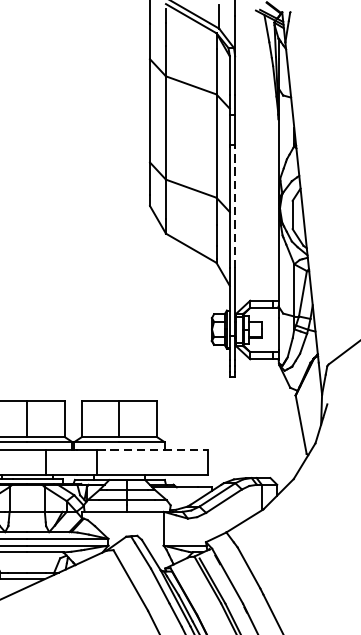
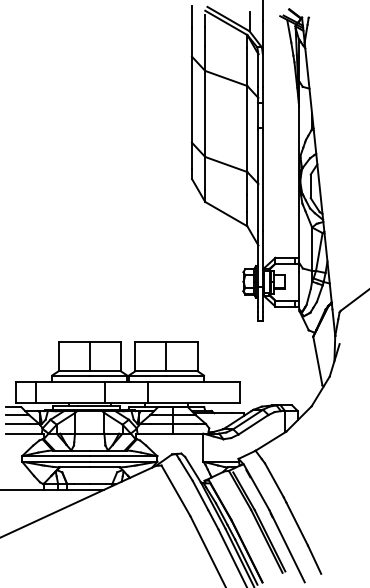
line: (234, 206) -> (262, 179), dashed -> solid
line: (153, 449) -> (194, 381), dashed -> solid

